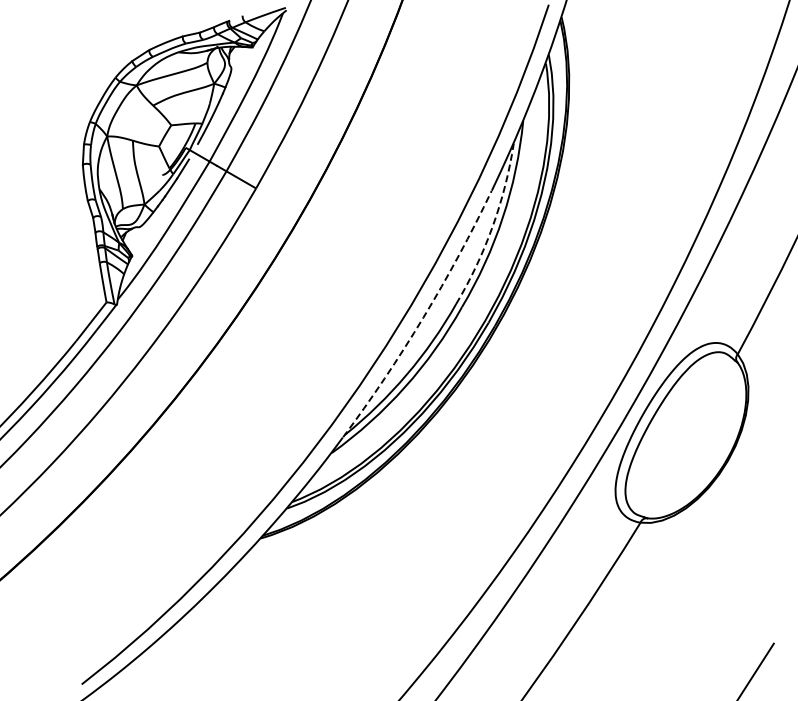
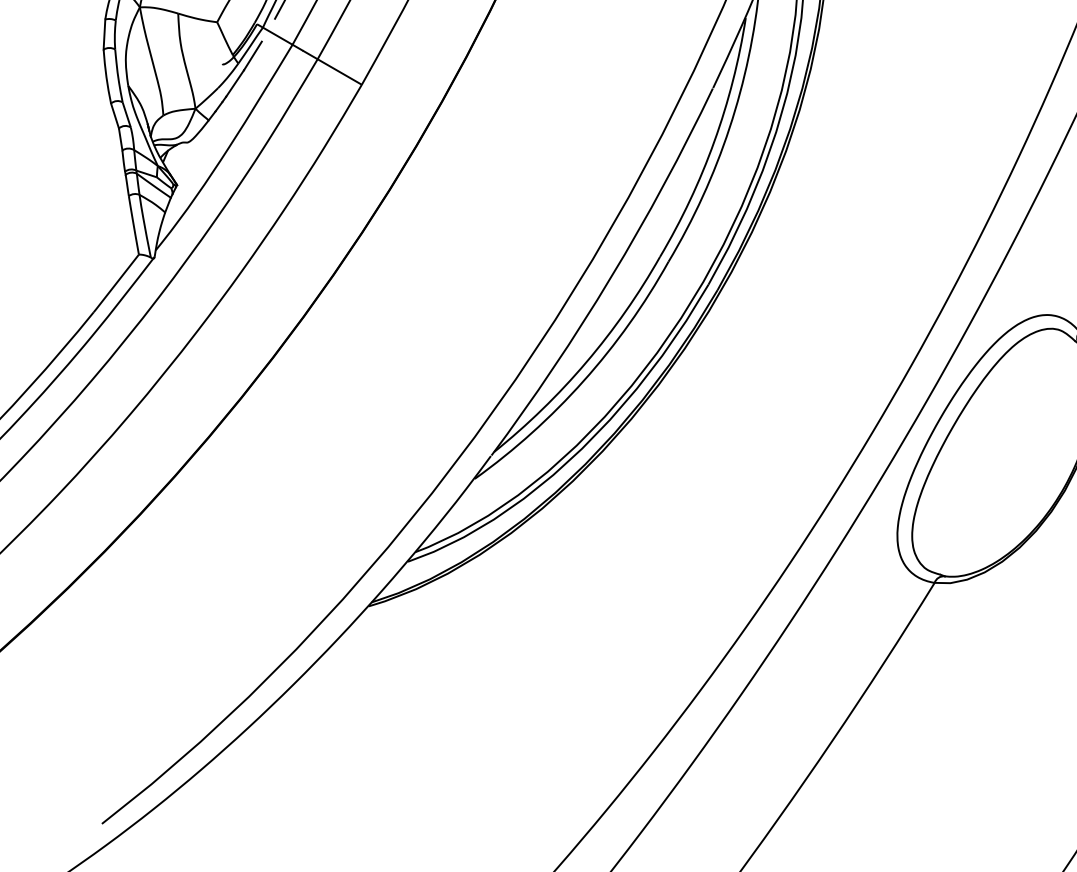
arc: (492, 226) -> (714, 141), dashed -> solid
arc: (423, 317) -> (611, 277), dashed -> solid

